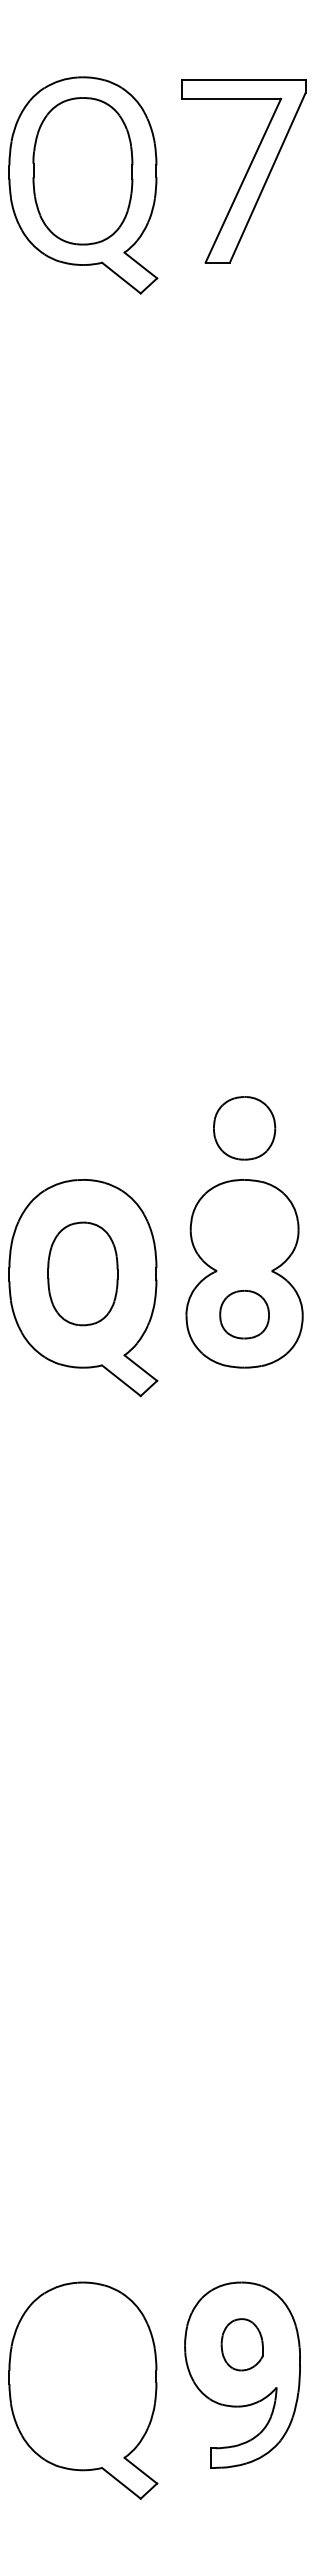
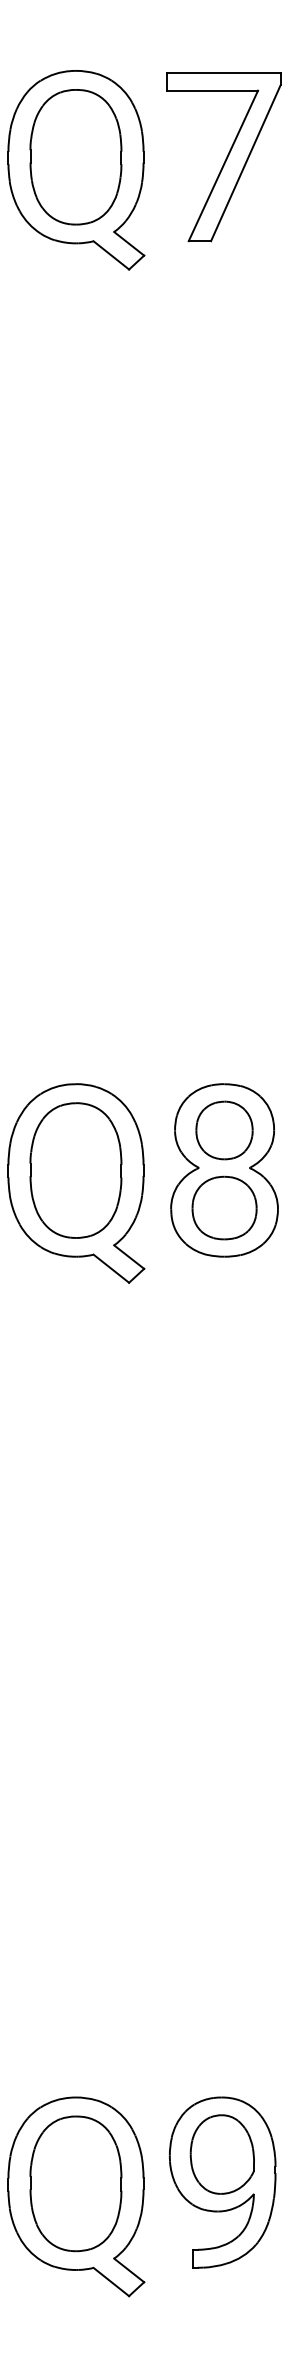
part: (244, 1128) -> (224, 1130), moved
part: (82, 1273) -> (75, 1170), size x1.43
part: (244, 1314) -> (224, 1207), size x1.43
part: (242, 2344) -> (222, 2154), size x1.67
part: (82, 2376) -> (75, 2183), added

